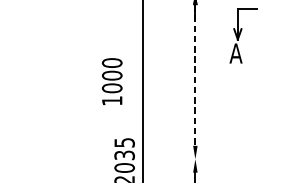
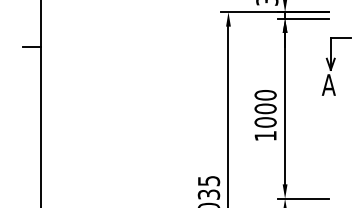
line: (195, 75) -> (285, 108), dashed -> solid
text: (112, 81) -> (265, 115), moved
line: (212, 158) -> (303, 198), added

